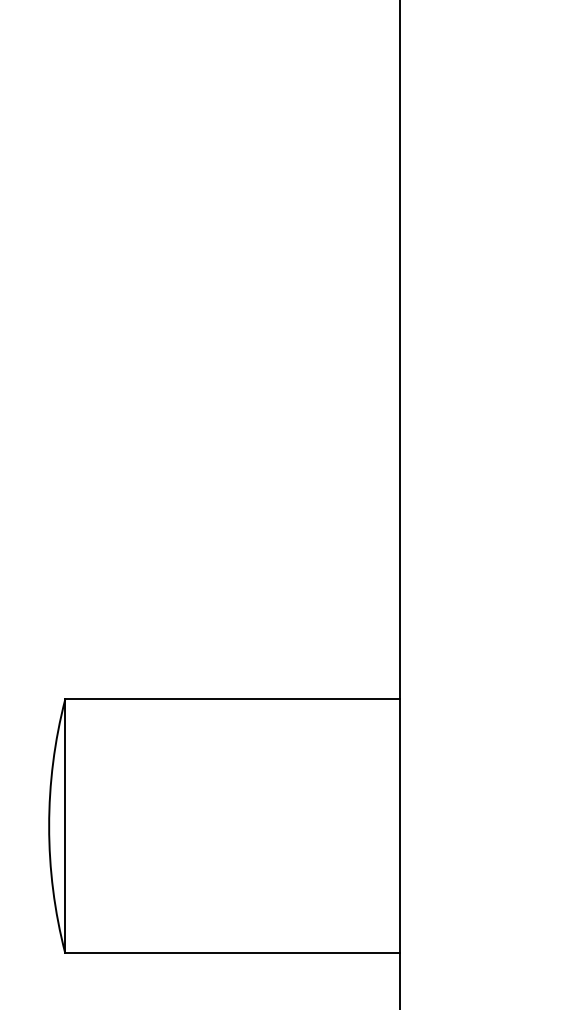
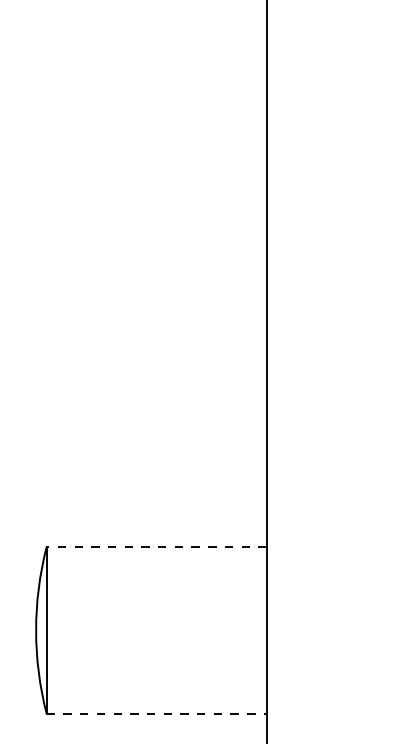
line: (232, 698) -> (156, 546), solid -> dashed
line: (232, 952) -> (156, 713), solid -> dashed

